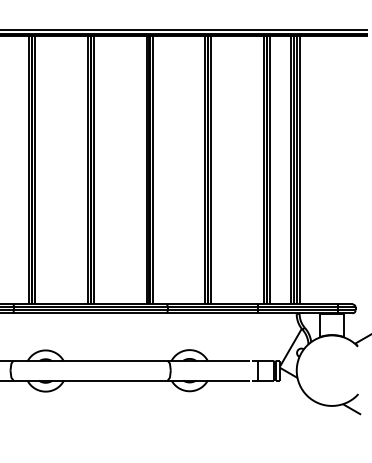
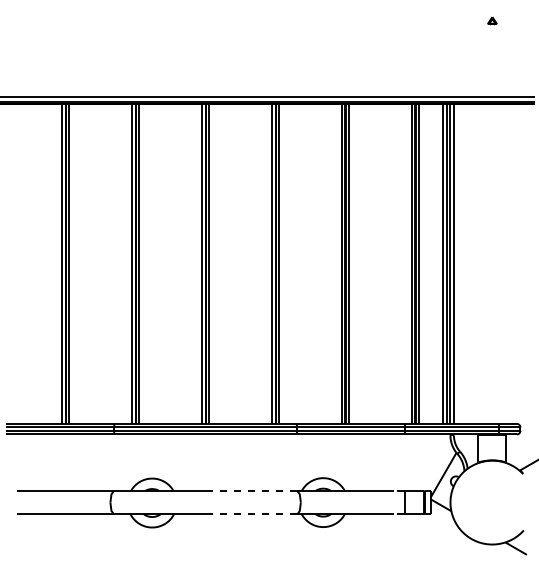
line: (129, 360) -> (251, 490), solid -> dashed
line: (130, 380) -> (252, 514), solid -> dashed

